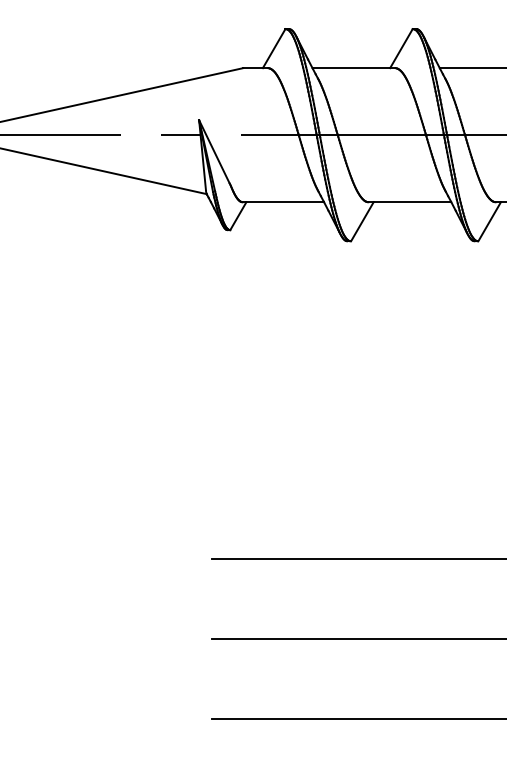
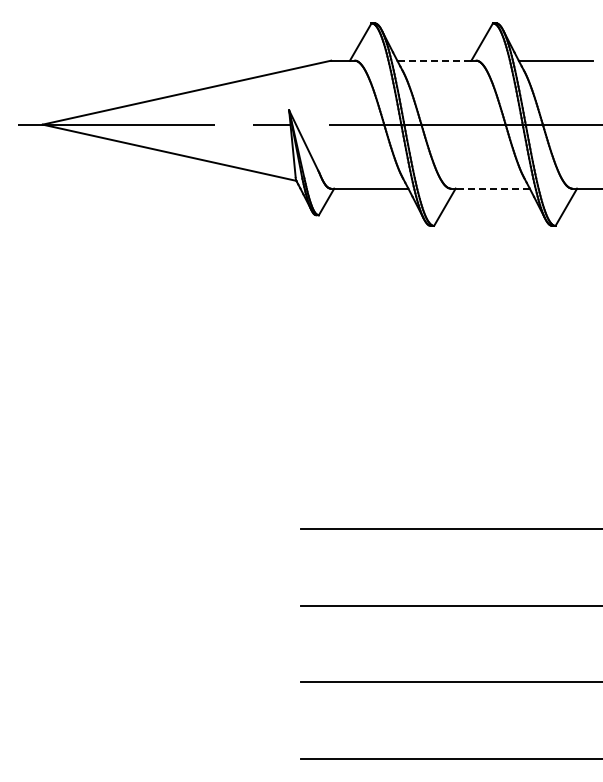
line: (350, 67) -> (433, 60), solid -> dashed
line: (412, 202) -> (492, 188), solid -> dashed

